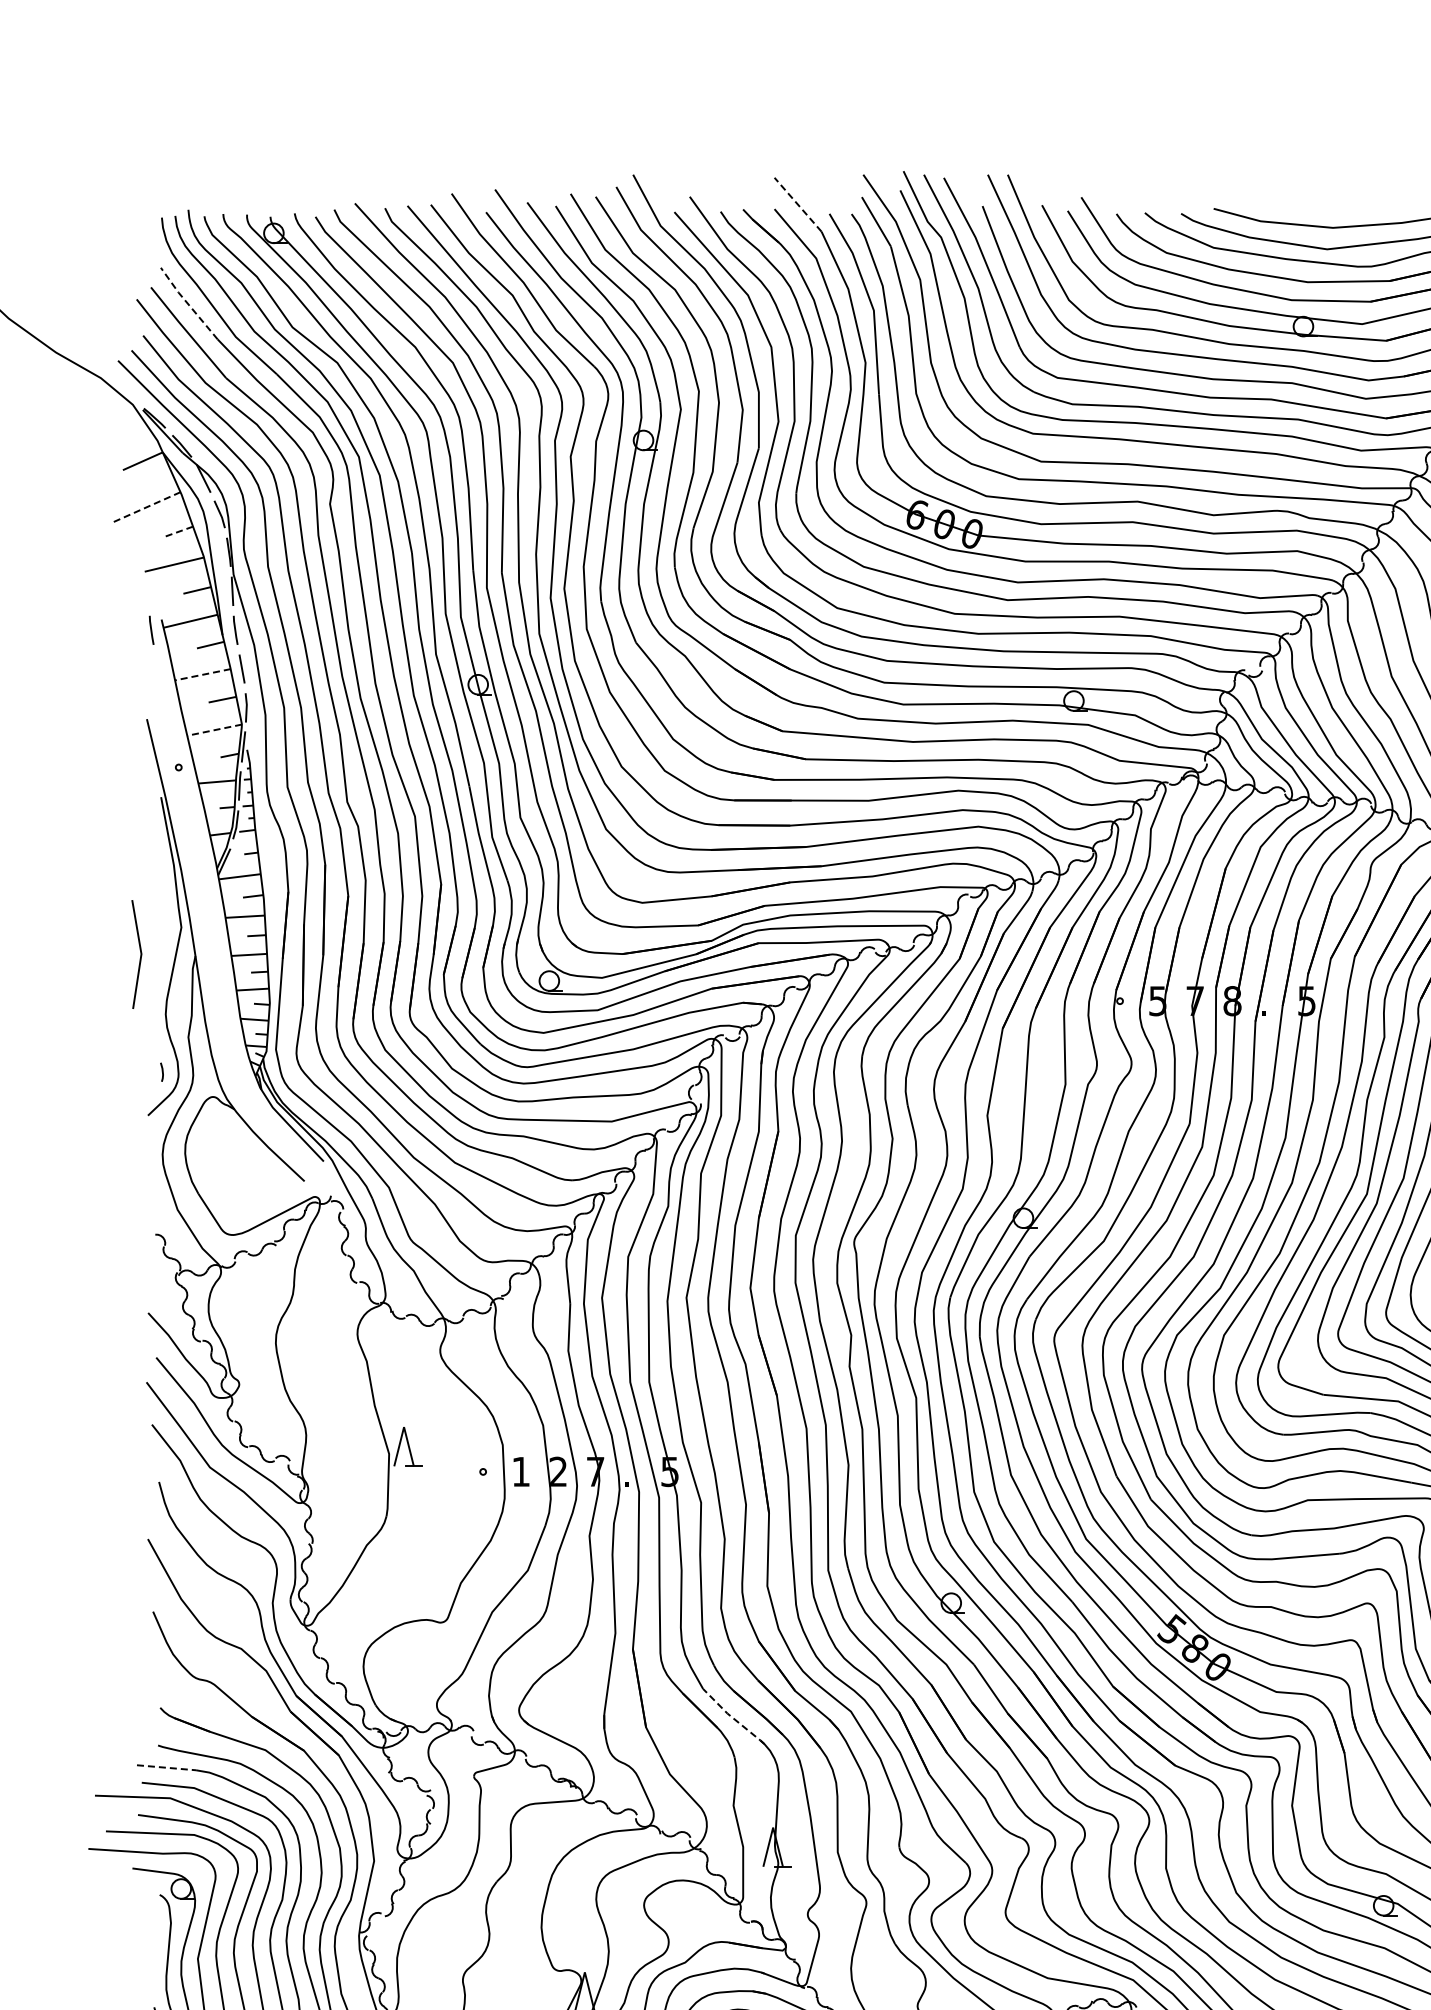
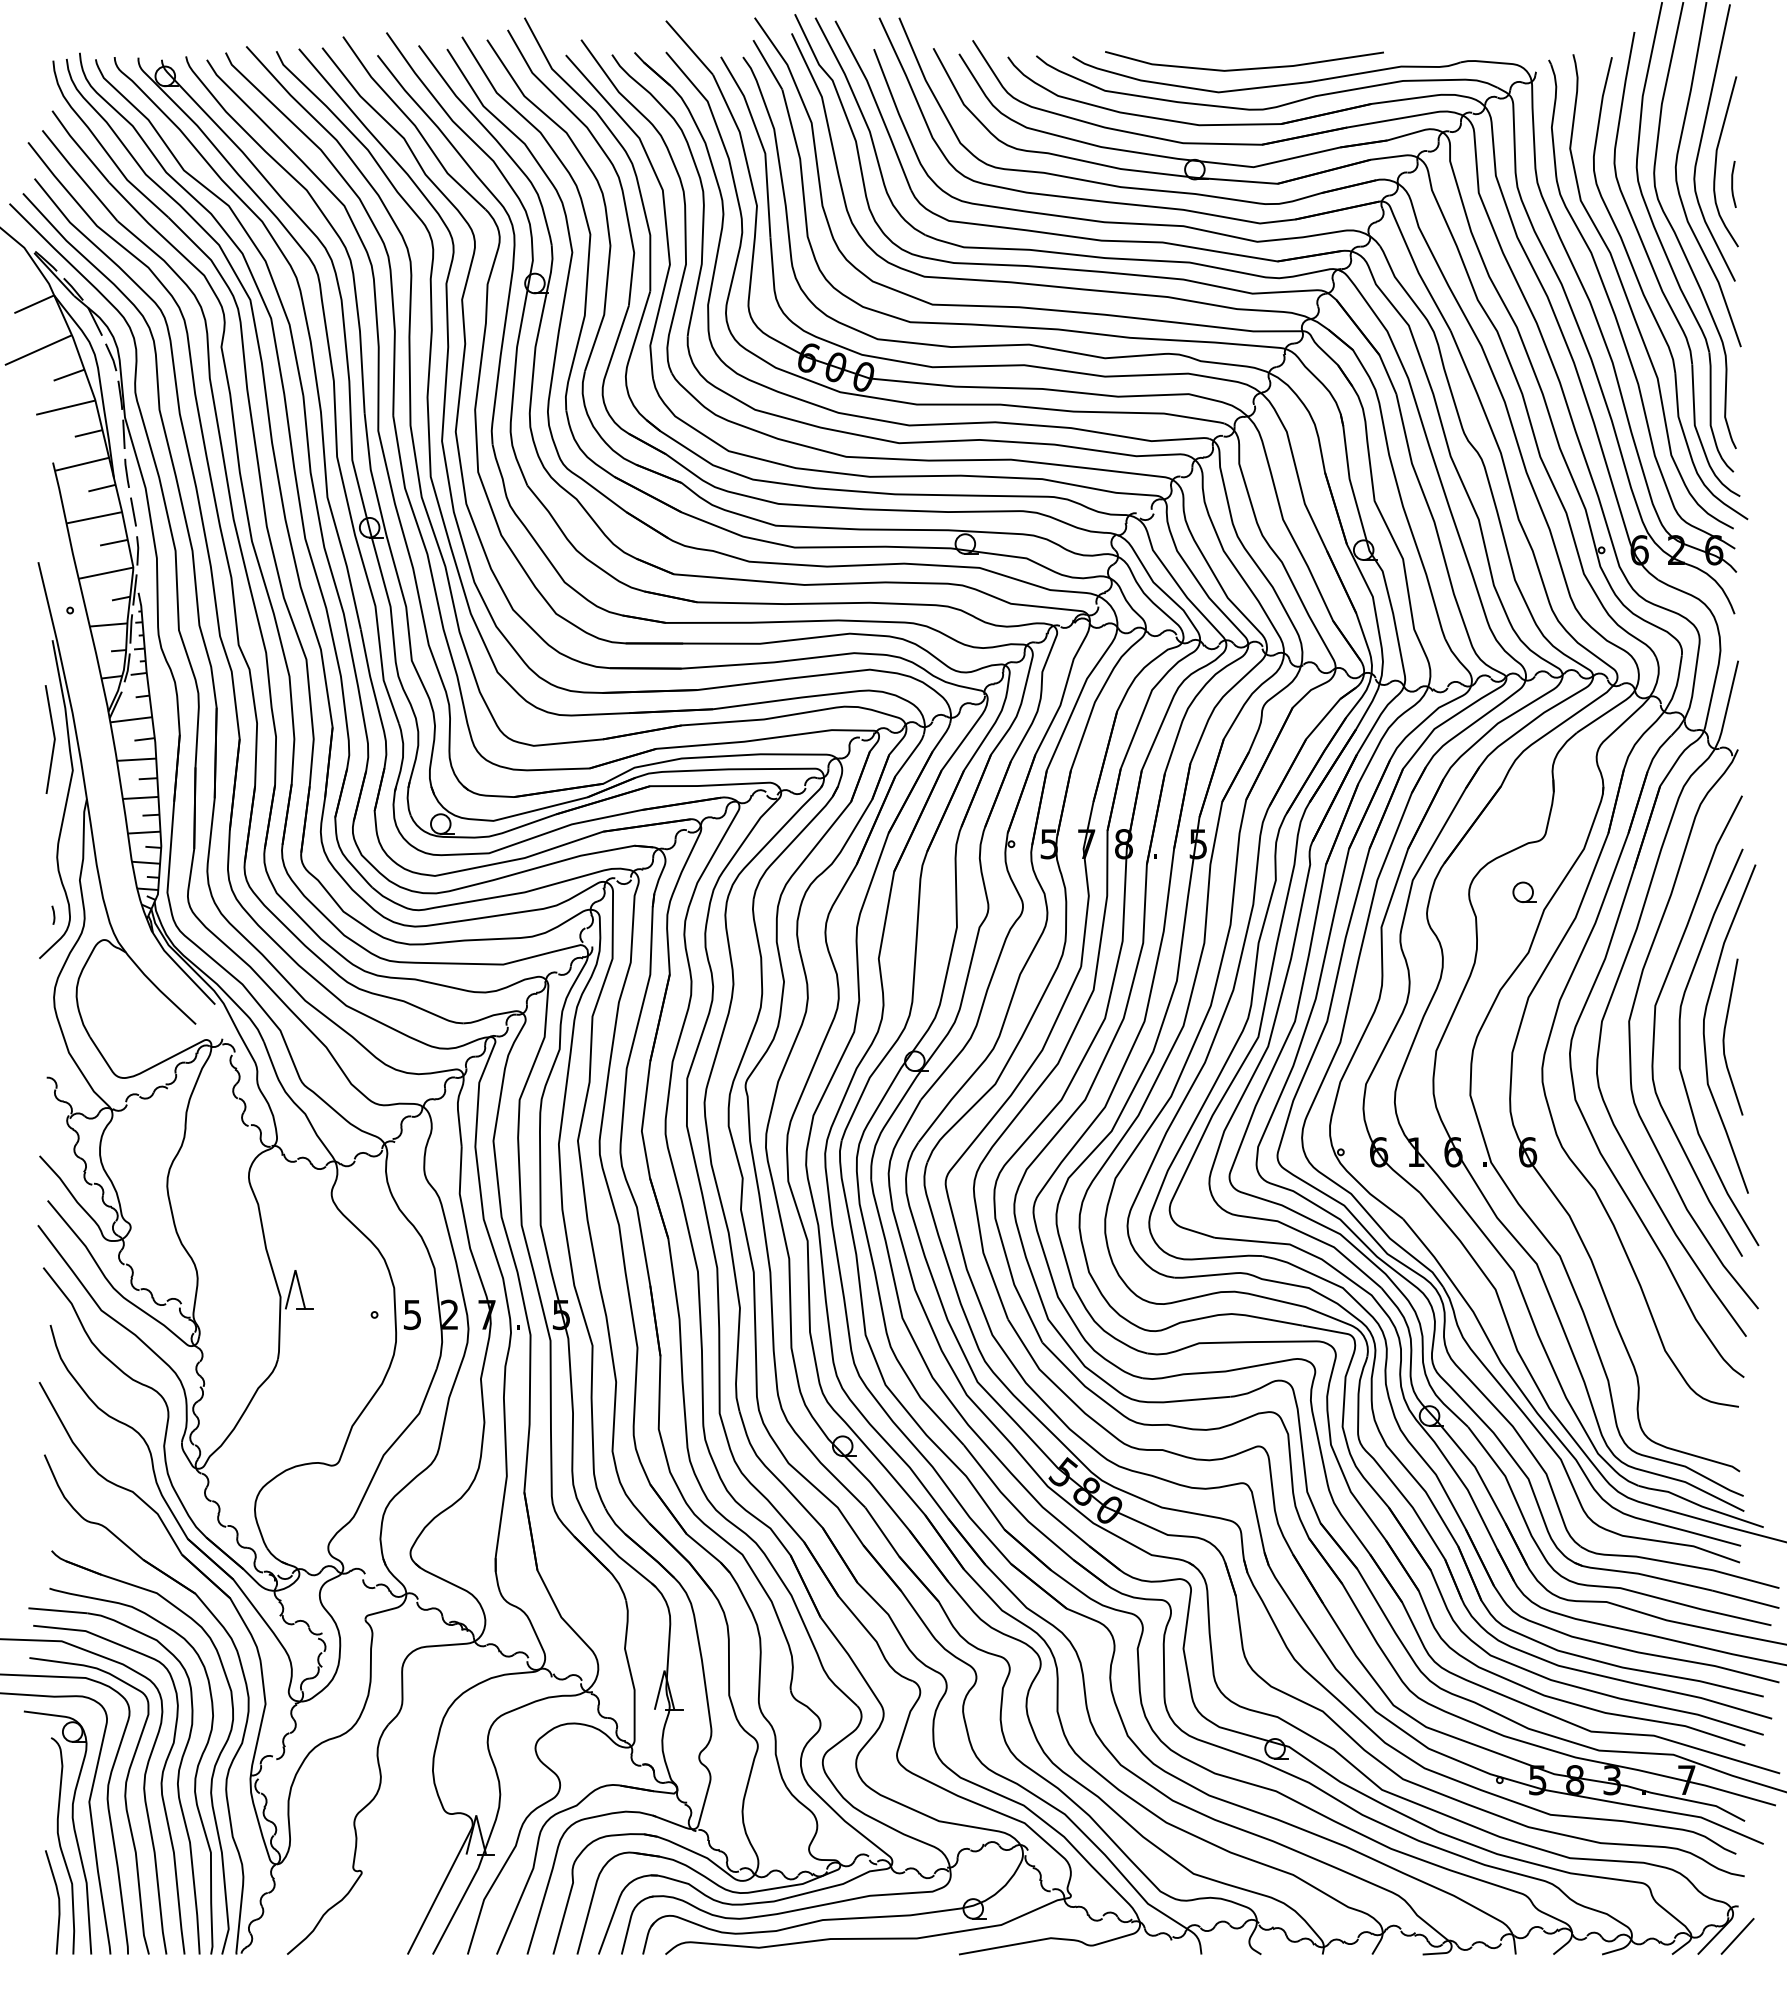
line: (798, 204) -> (689, 47), dashed -> solid
line: (188, 304) -> (79, 147), dashed -> solid
line: (147, 507) -> (38, 350), dashed -> solid
line: (177, 532) -> (68, 375), dashed -> solid
line: (151, 629) -> (42, 472), removed
line: (202, 674) -> (93, 517), dashed -> solid
line: (215, 730) -> (106, 573), dashed -> solid
line: (140, 953) -> (53, 738), moved
text: (521, 1472) -> (412, 1315), 1 -> 5
line: (733, 1717) -> (624, 1560), dashed -> solid
line: (166, 1767) -> (57, 1610), dashed -> solid

